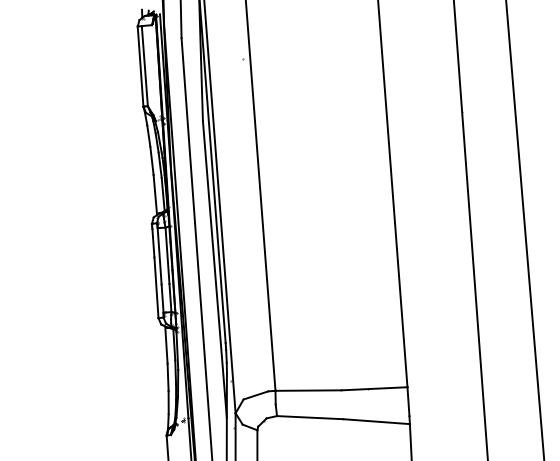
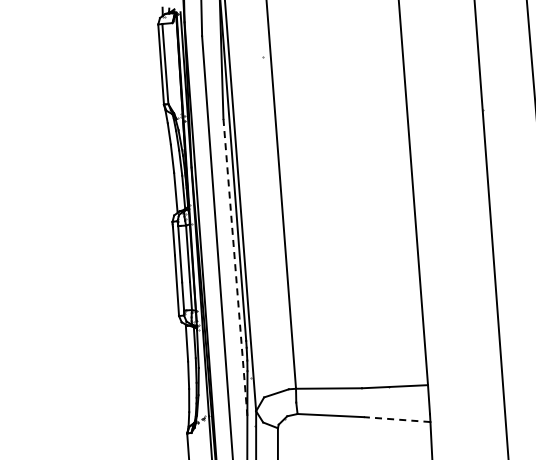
line: (214, 269) -> (235, 267), solid -> dashed
line: (376, 421) -> (397, 419), solid -> dashed

